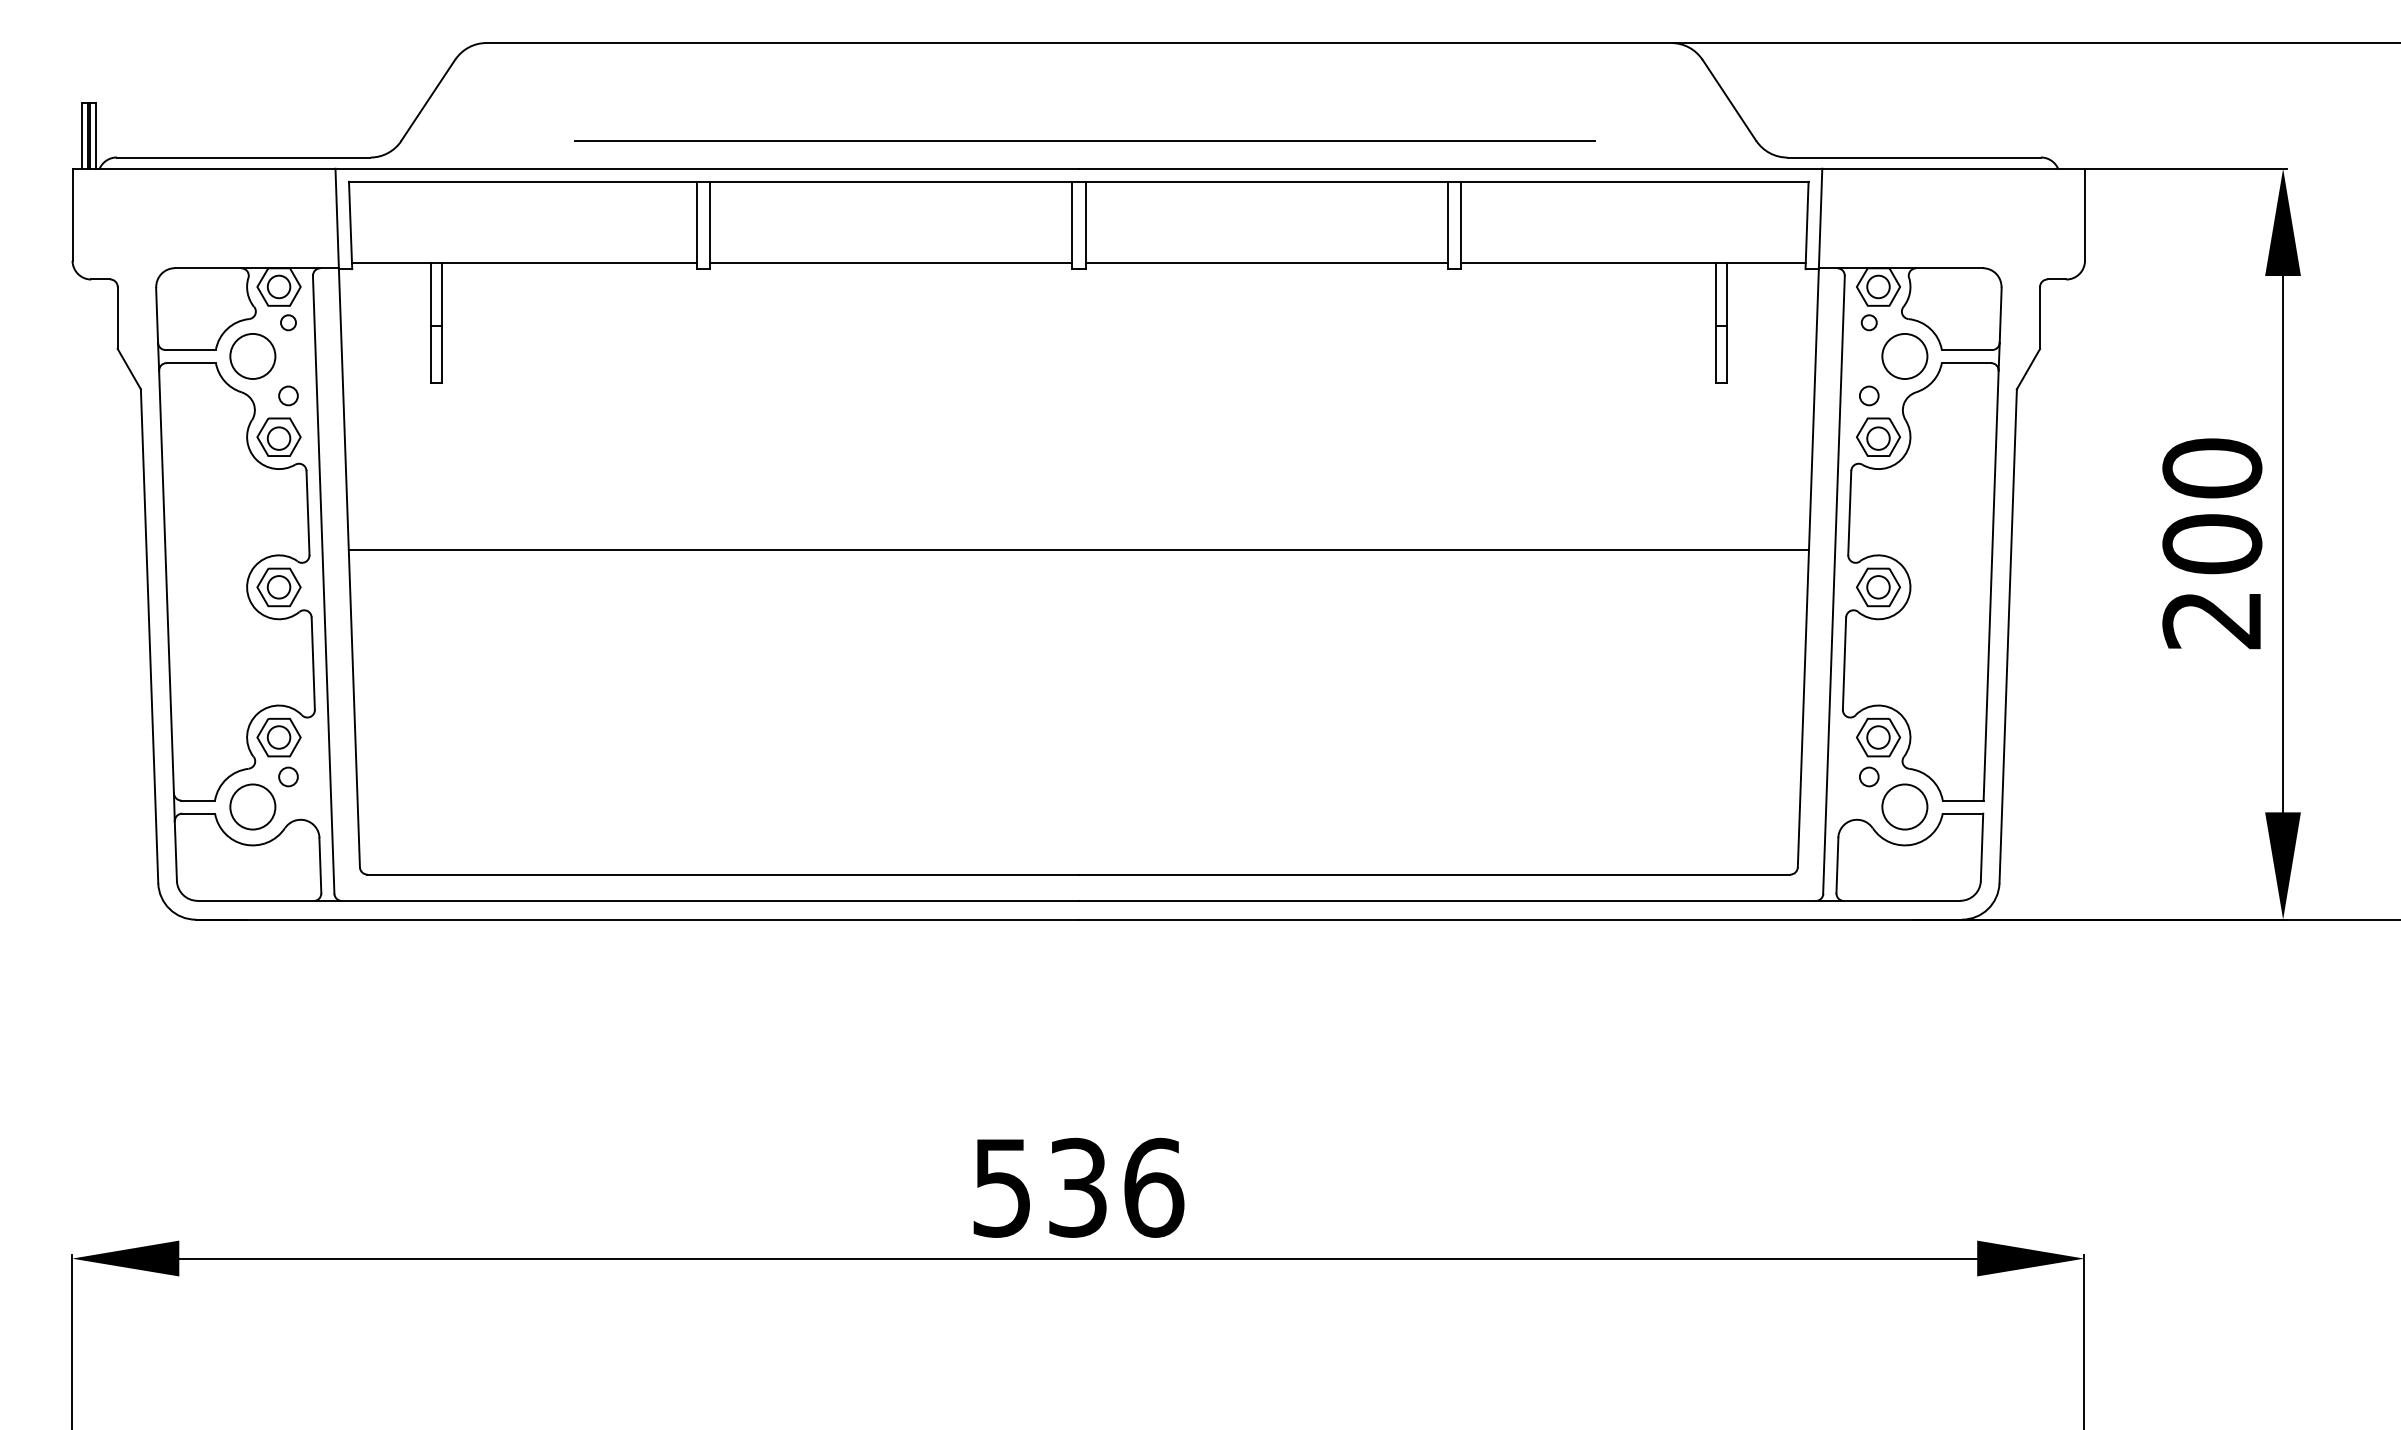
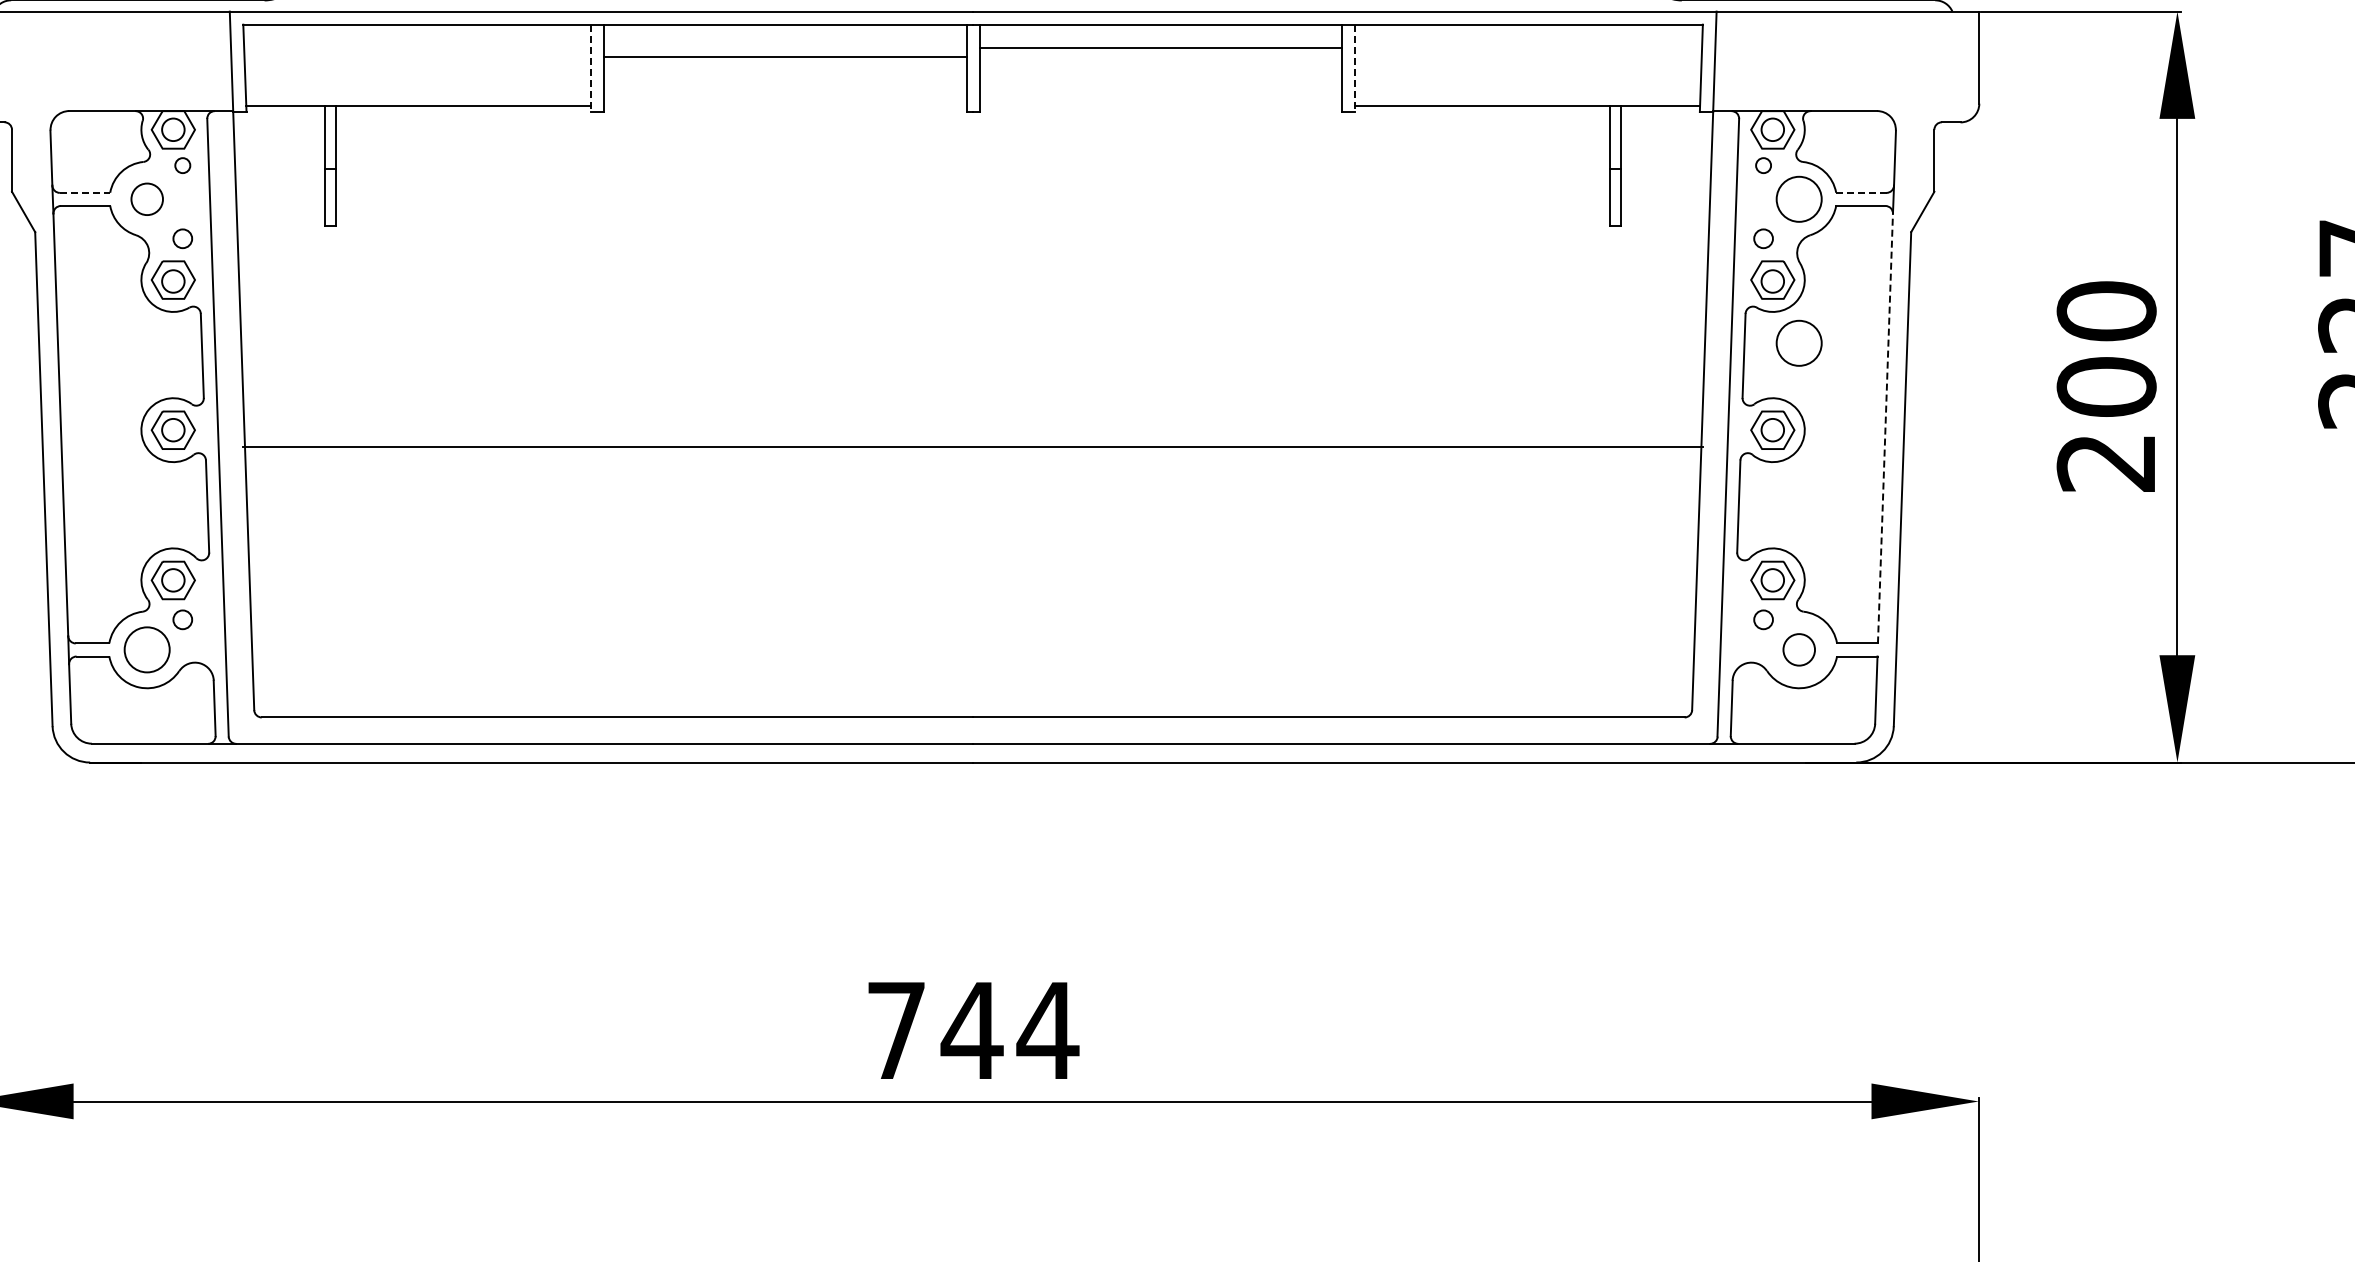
line: (696, 225) -> (590, 68), solid -> dashed
line: (1461, 225) -> (1355, 68), solid -> dashed
line: (891, 262) -> (785, 56), moved
line: (1266, 262) -> (1160, 47), moved
line: (191, 350) -> (85, 193), solid -> dashed
line: (1966, 350) -> (1860, 193), solid -> dashed
circle: (252, 356) -> (146, 199), size x0.7
circle: (1904, 500) -> (1798, 343), added
line: (1078, 549) -> (972, 446), moved
line: (1991, 585) -> (1885, 428), solid -> dashed
circle: (1904, 806) -> (1798, 649), size x0.7
text: (1079, 1187) -> (973, 1030), 536 -> 744

